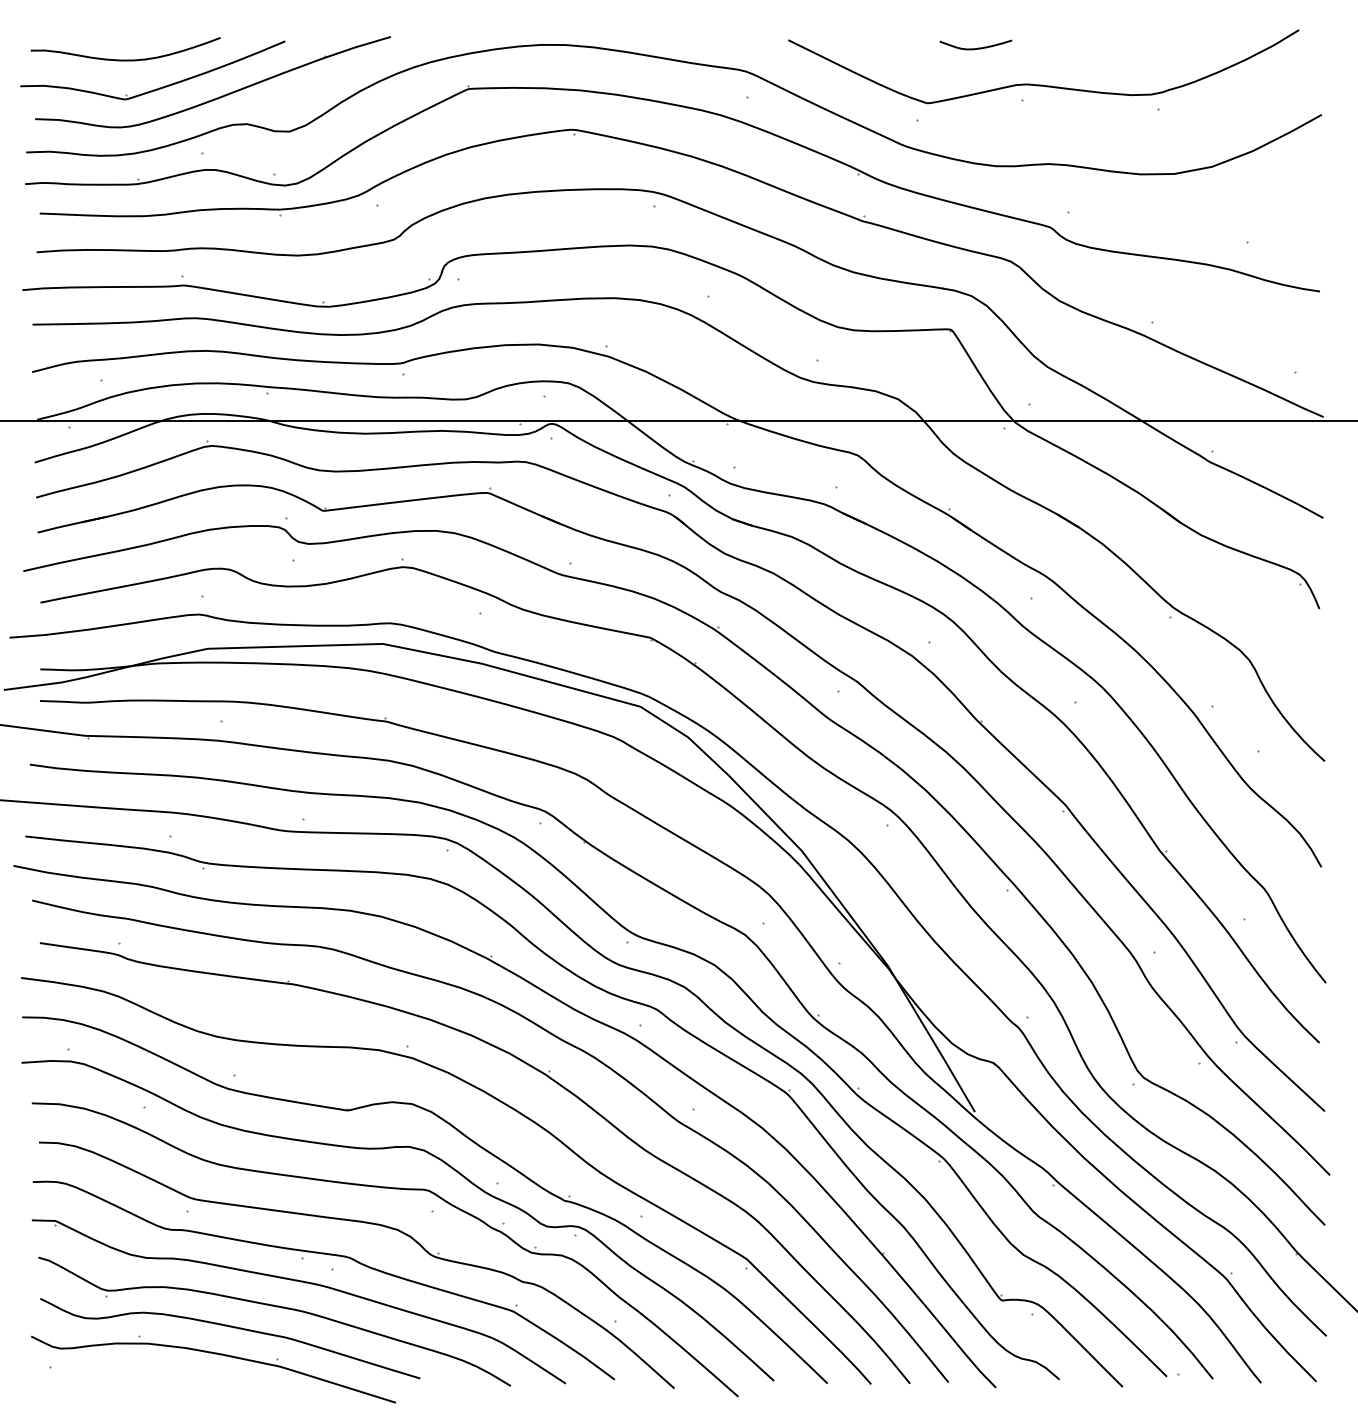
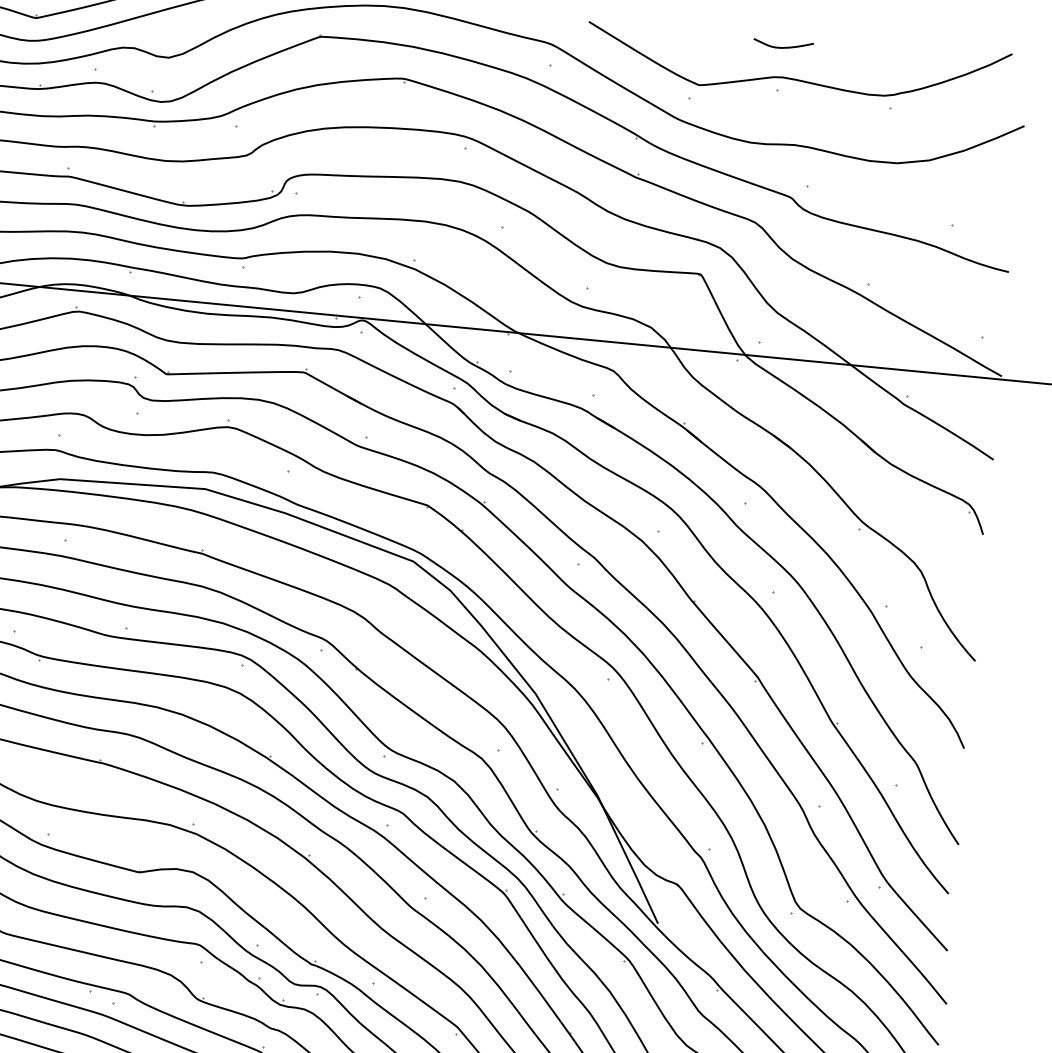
curve: (977, 47) -> (784, 46), moved

